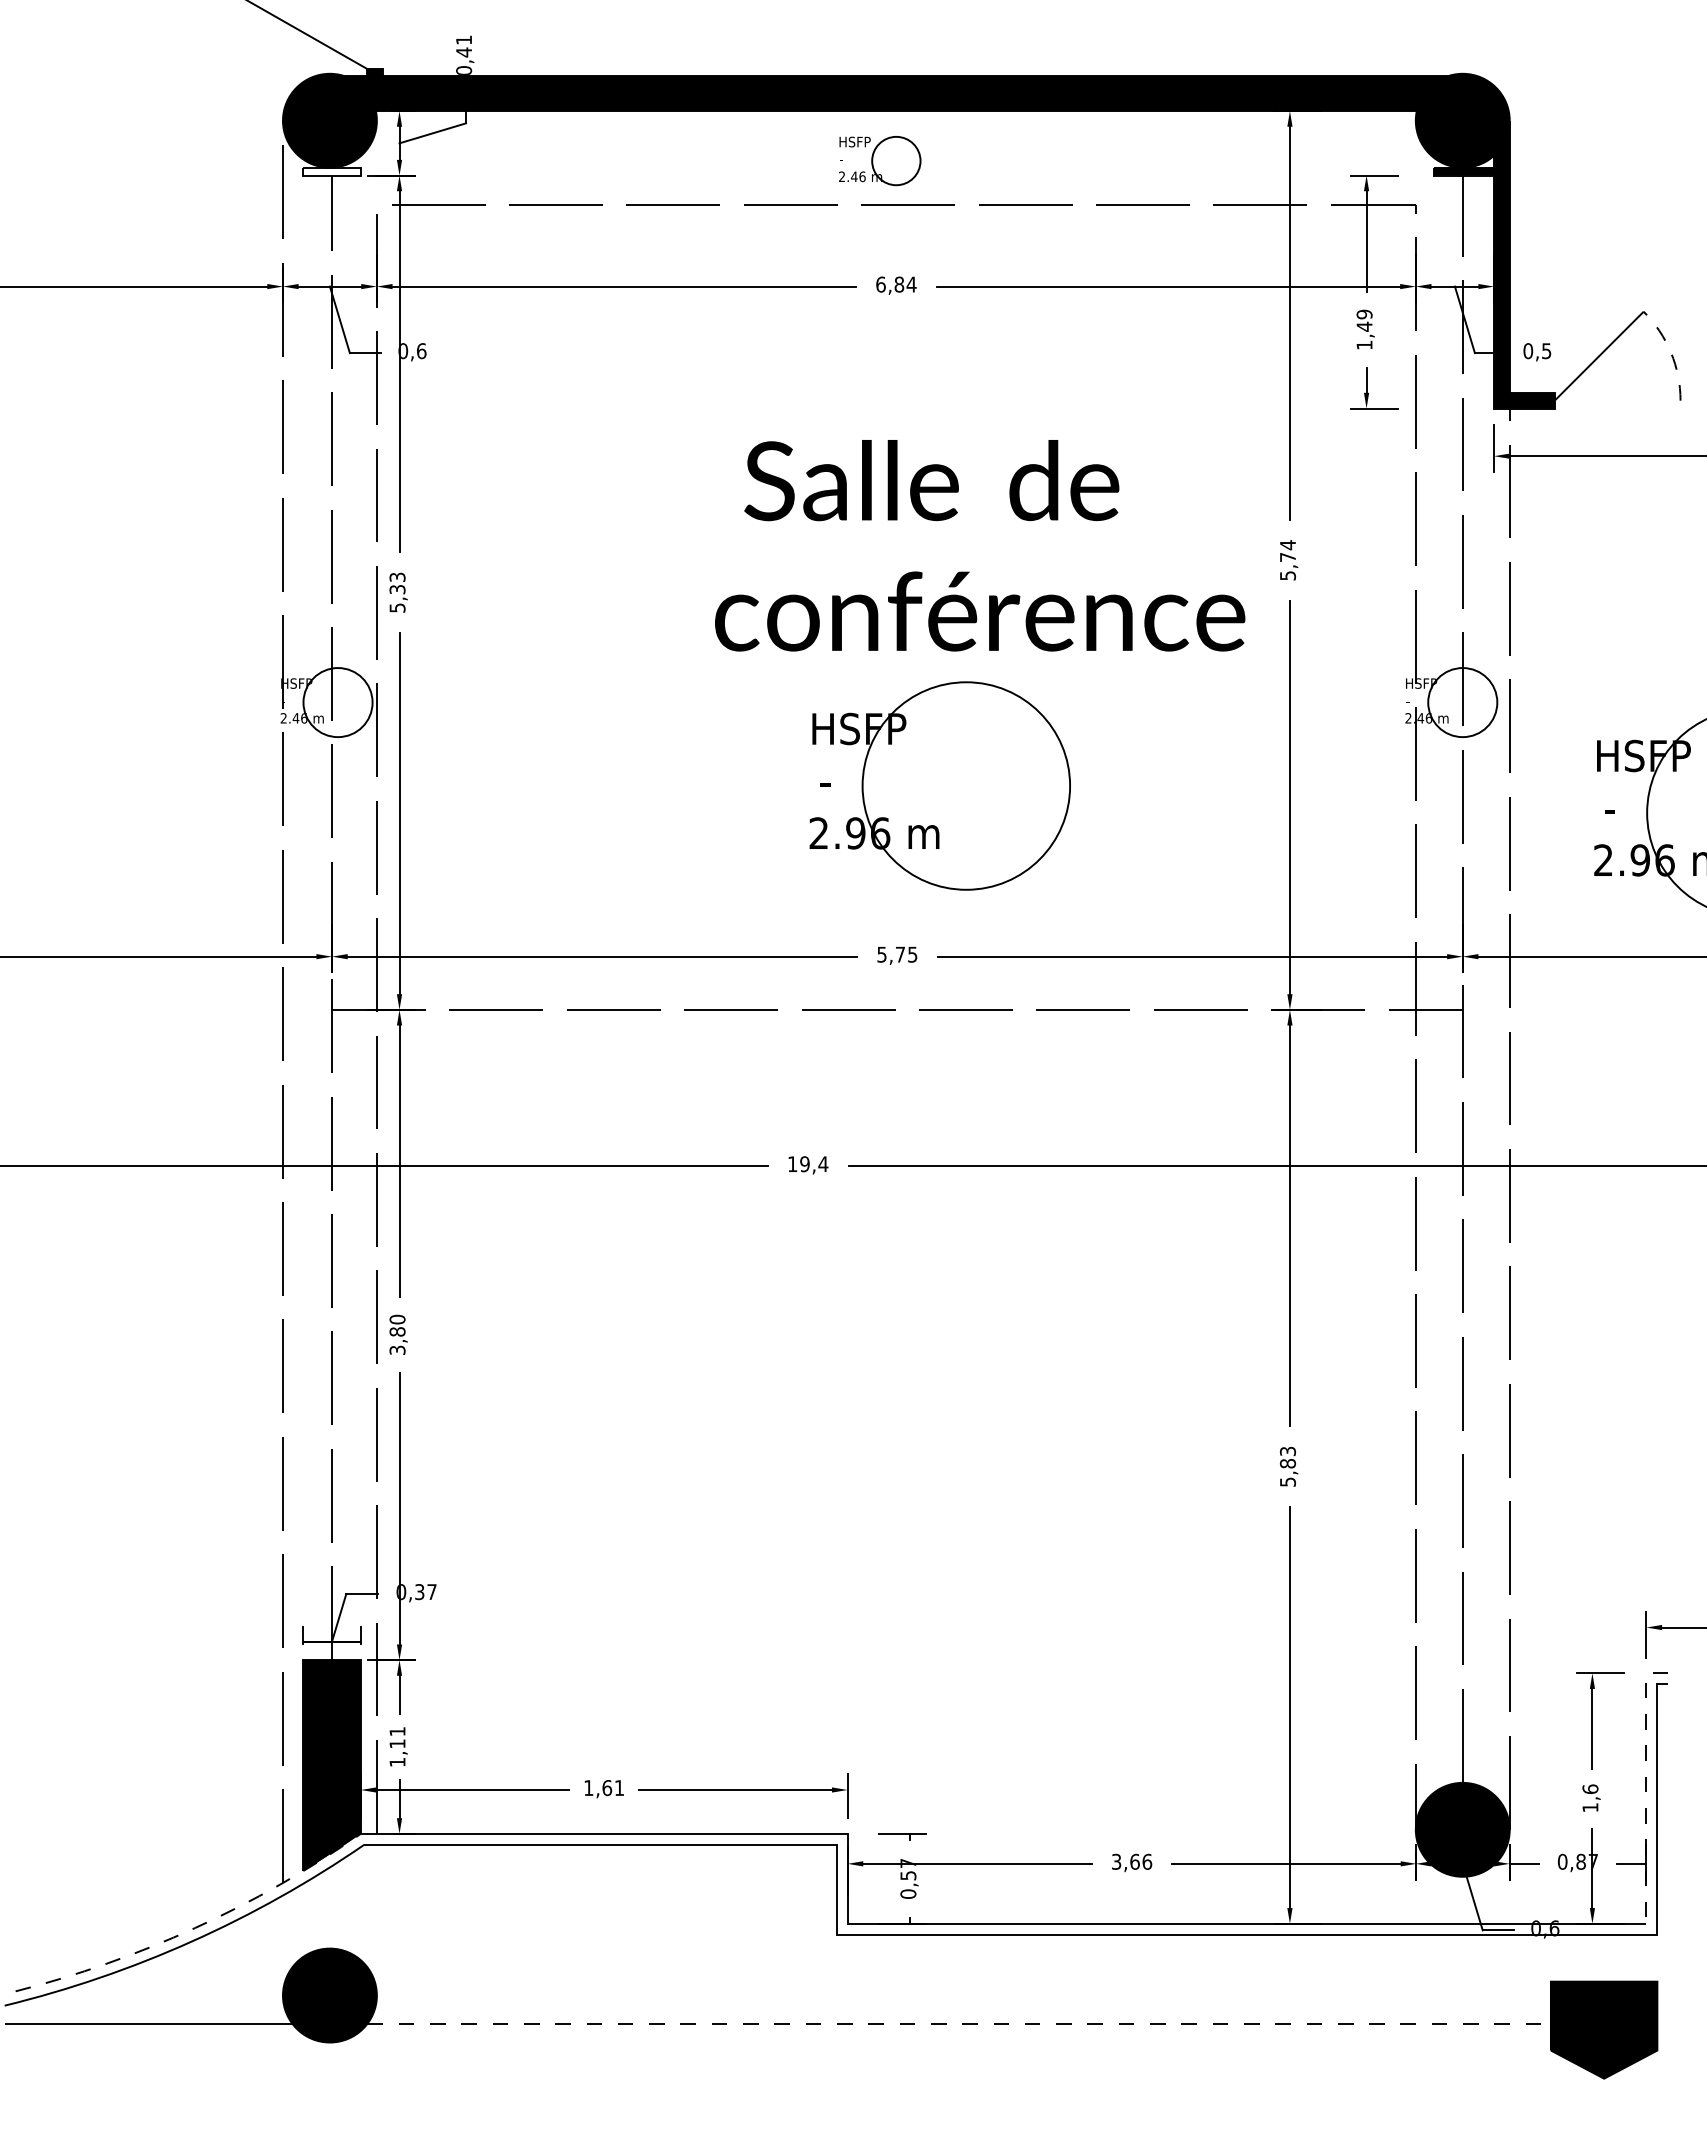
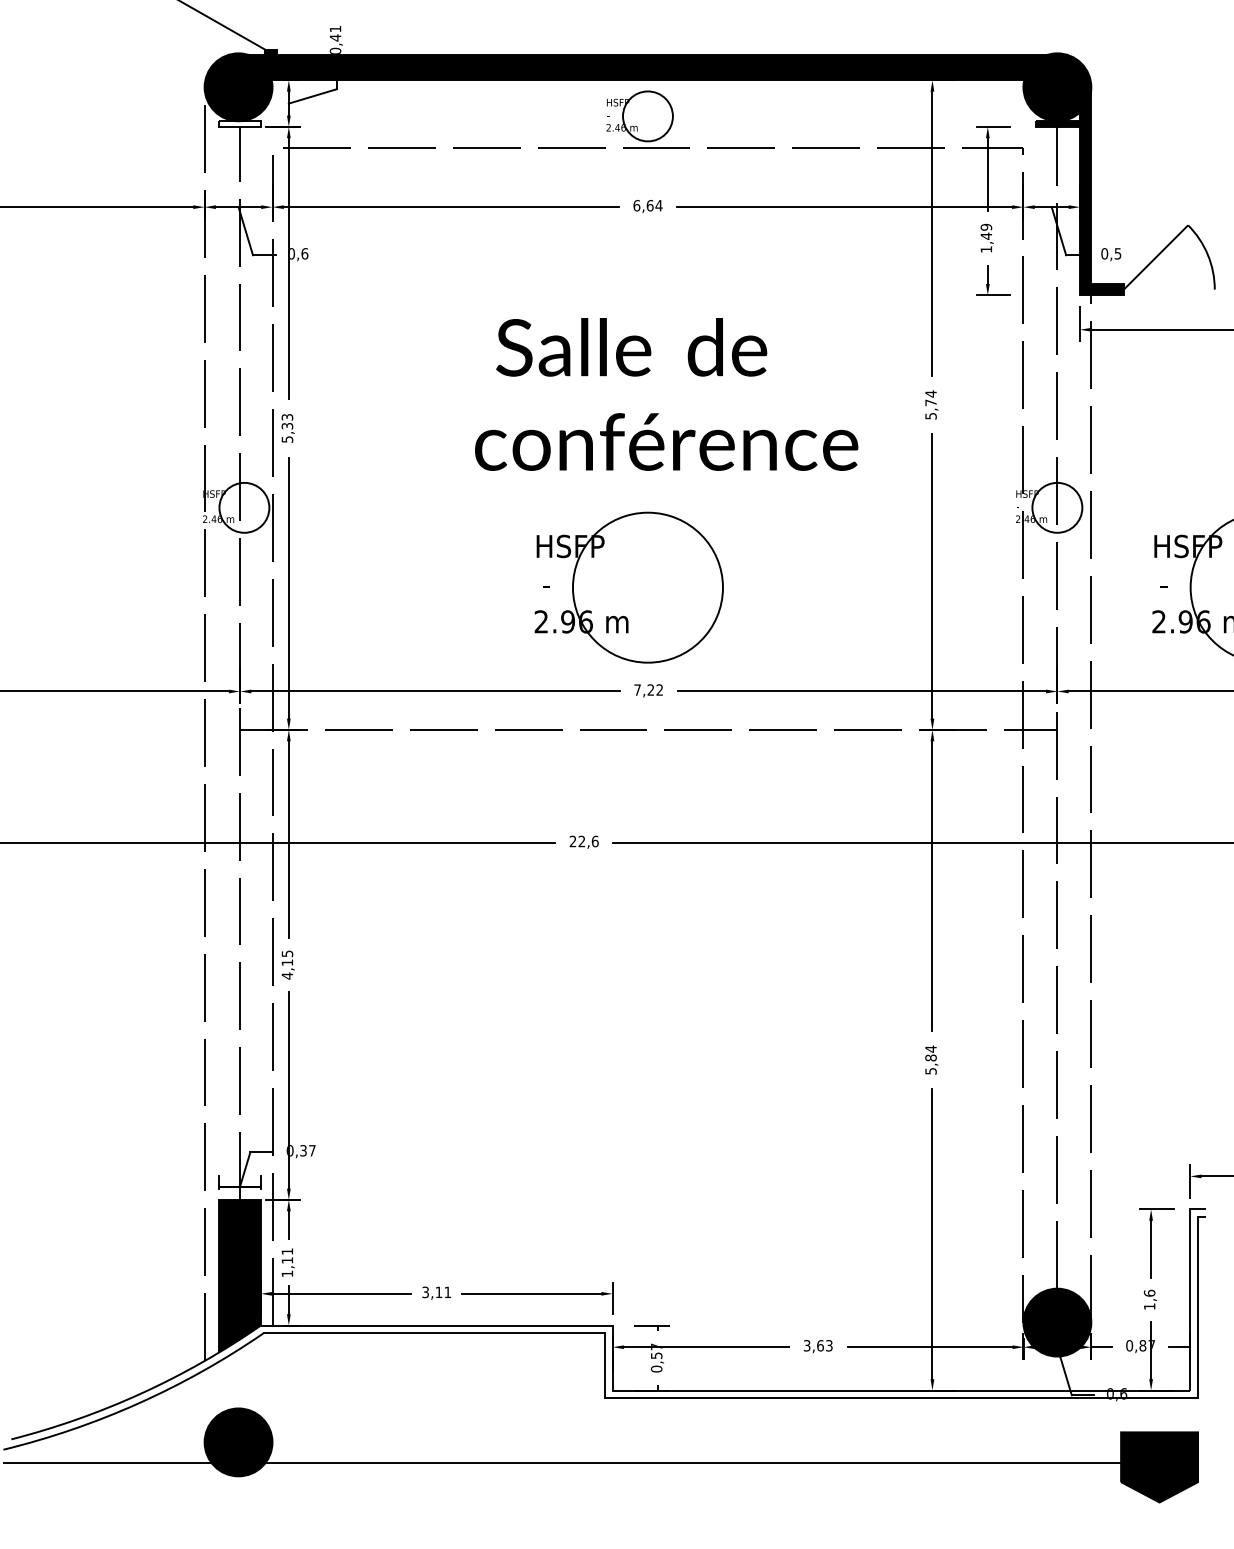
circle: (895, 160) -> (647, 116), size x1.43
text: (899, 284) -> (650, 205), 6,84 -> 6,64
arc: (1670, 352) -> (1207, 254), dashed -> solid
text: (980, 545) -> (666, 394), moved
part: (939, 785) -> (628, 587), moved
text: (897, 954) -> (648, 689), 5,75 -> 7,22
text: (808, 1164) -> (584, 841), 19,4 -> 22,6
text: (397, 1334) -> (287, 964), 3,80 -> 4,15
text: (1288, 1451) -> (931, 1049), 5,83 -> 5,84
line: (1646, 1787) -> (1190, 1292), dashed -> solid
text: (598, 1788) -> (432, 1292), 1,61 -> 3,11
text: (1147, 1861) -> (829, 1345), 3,66 -> 3,63
arc: (195, 1928) -> (141, 1393), dashed -> solid
line: (959, 2023) -> (693, 1462), dashed -> solid

